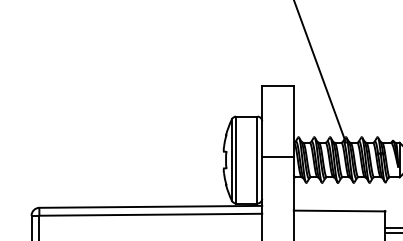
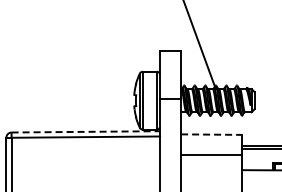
line: (151, 206) -> (86, 131), solid -> dashed
line: (339, 210) -> (211, 134), solid -> dashed

